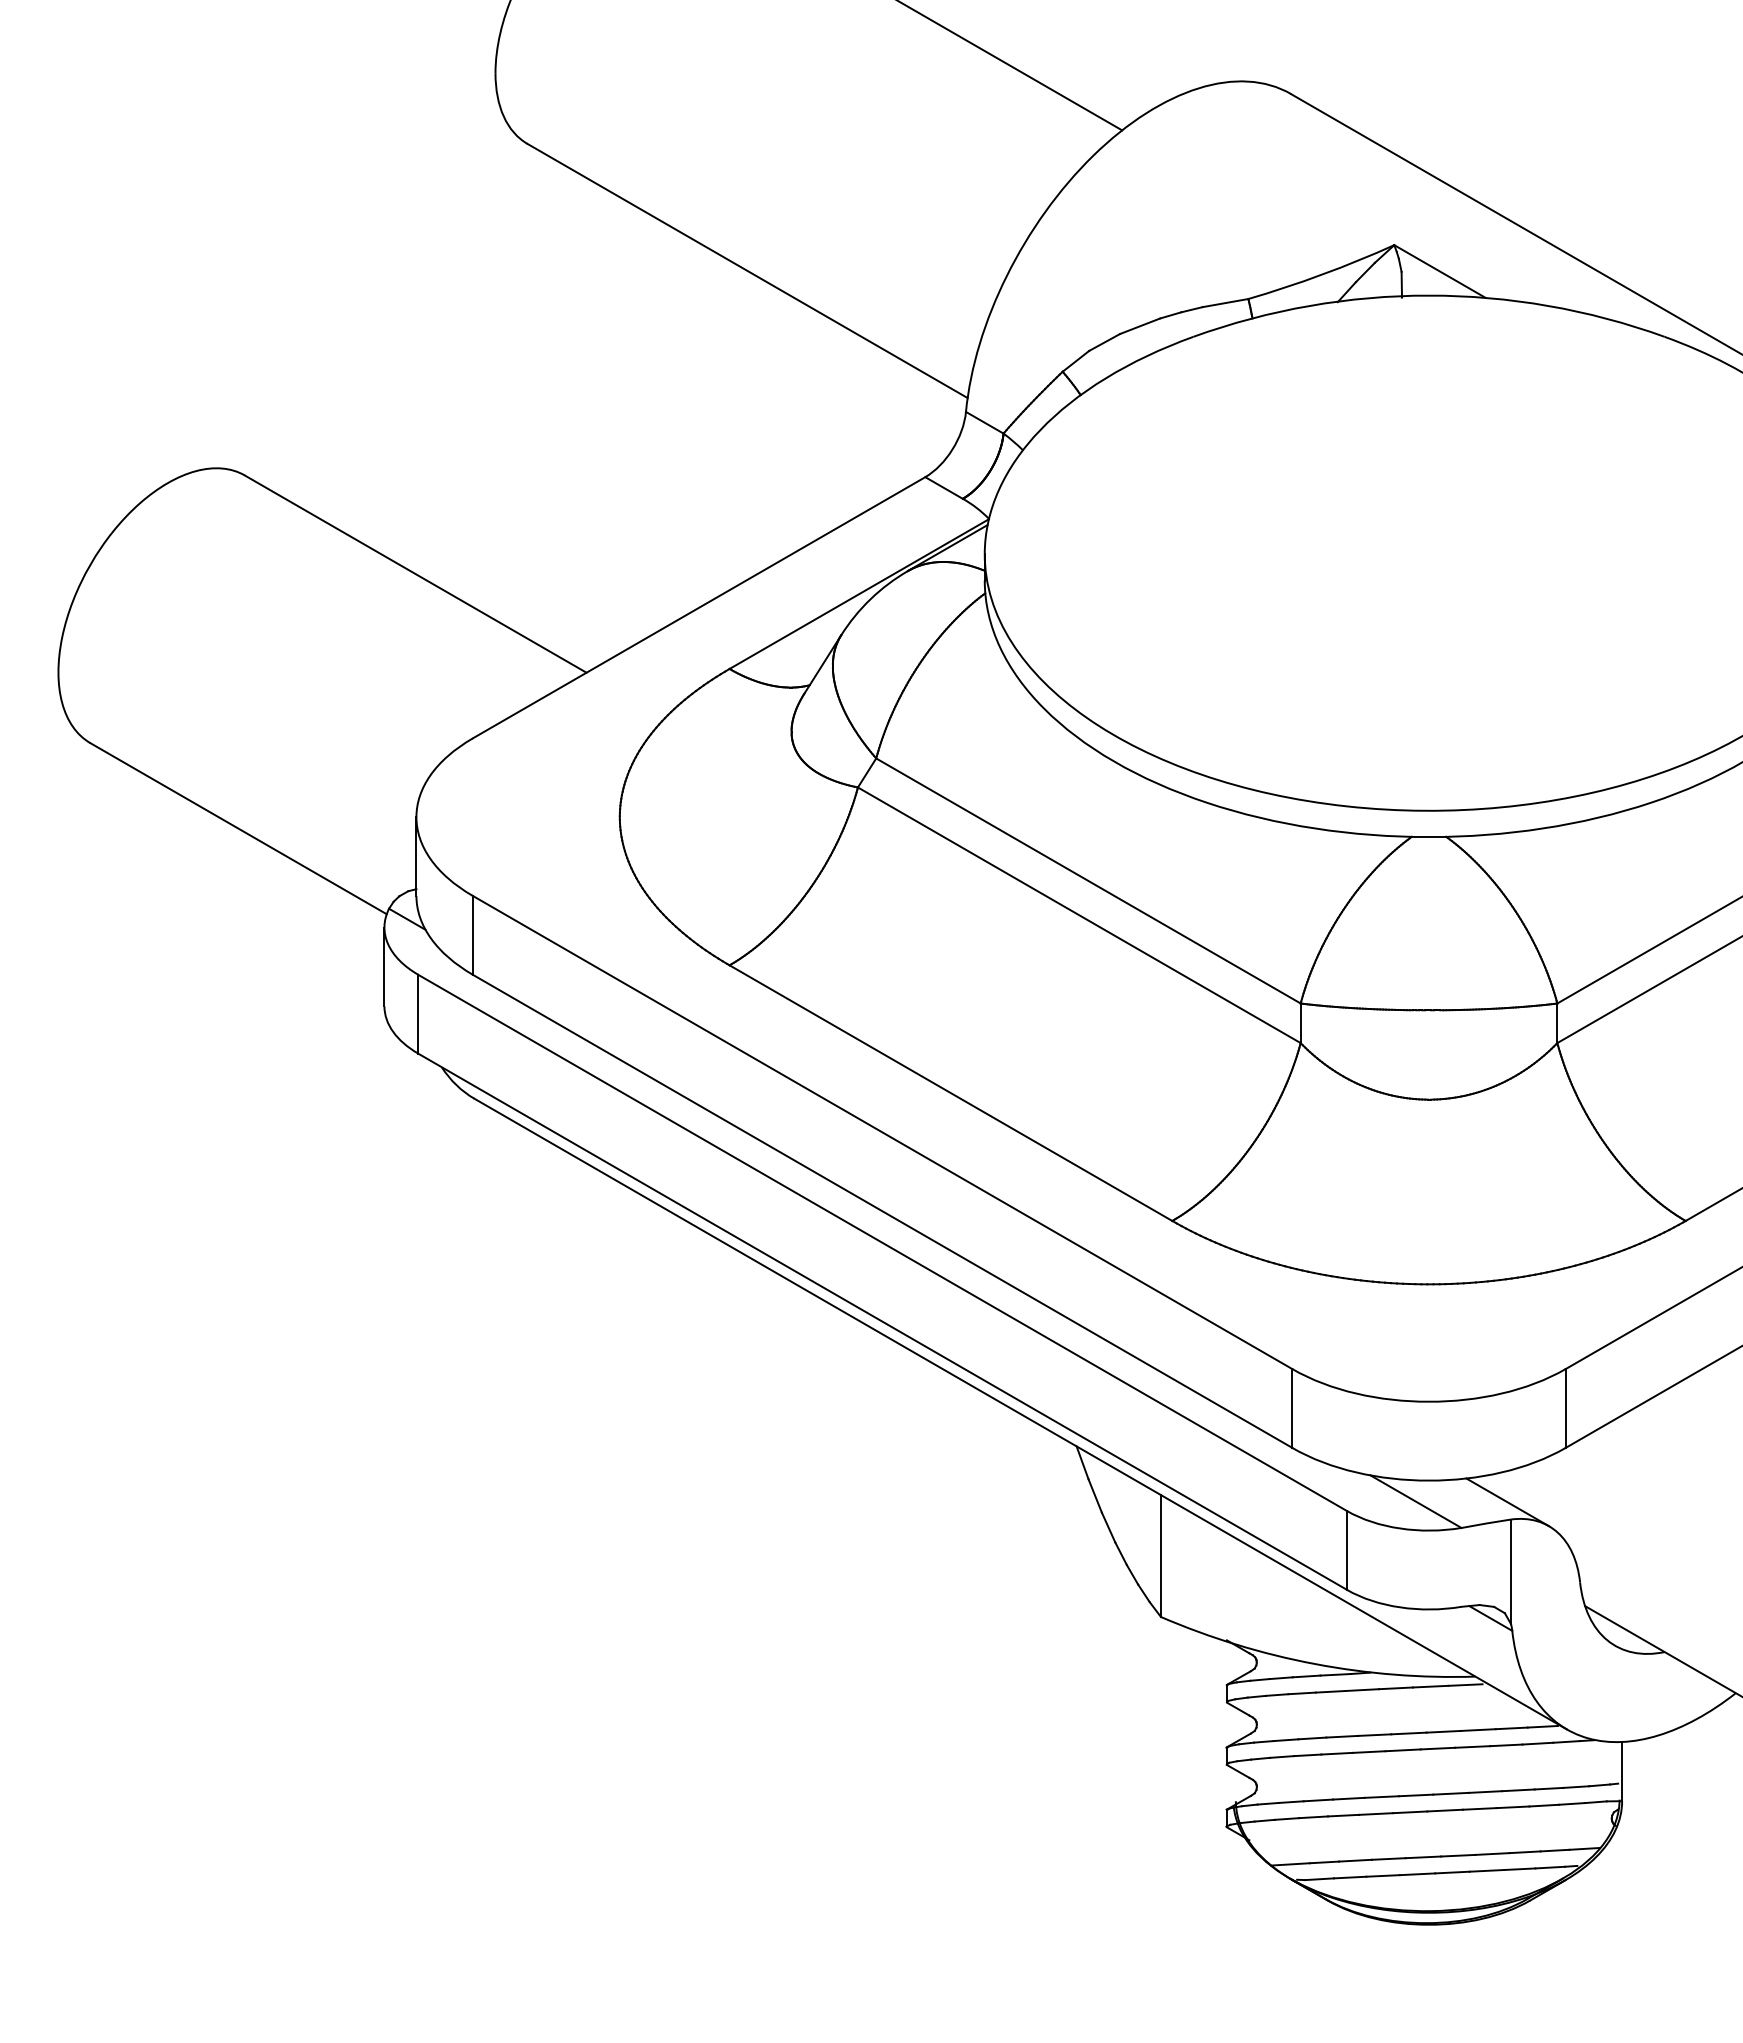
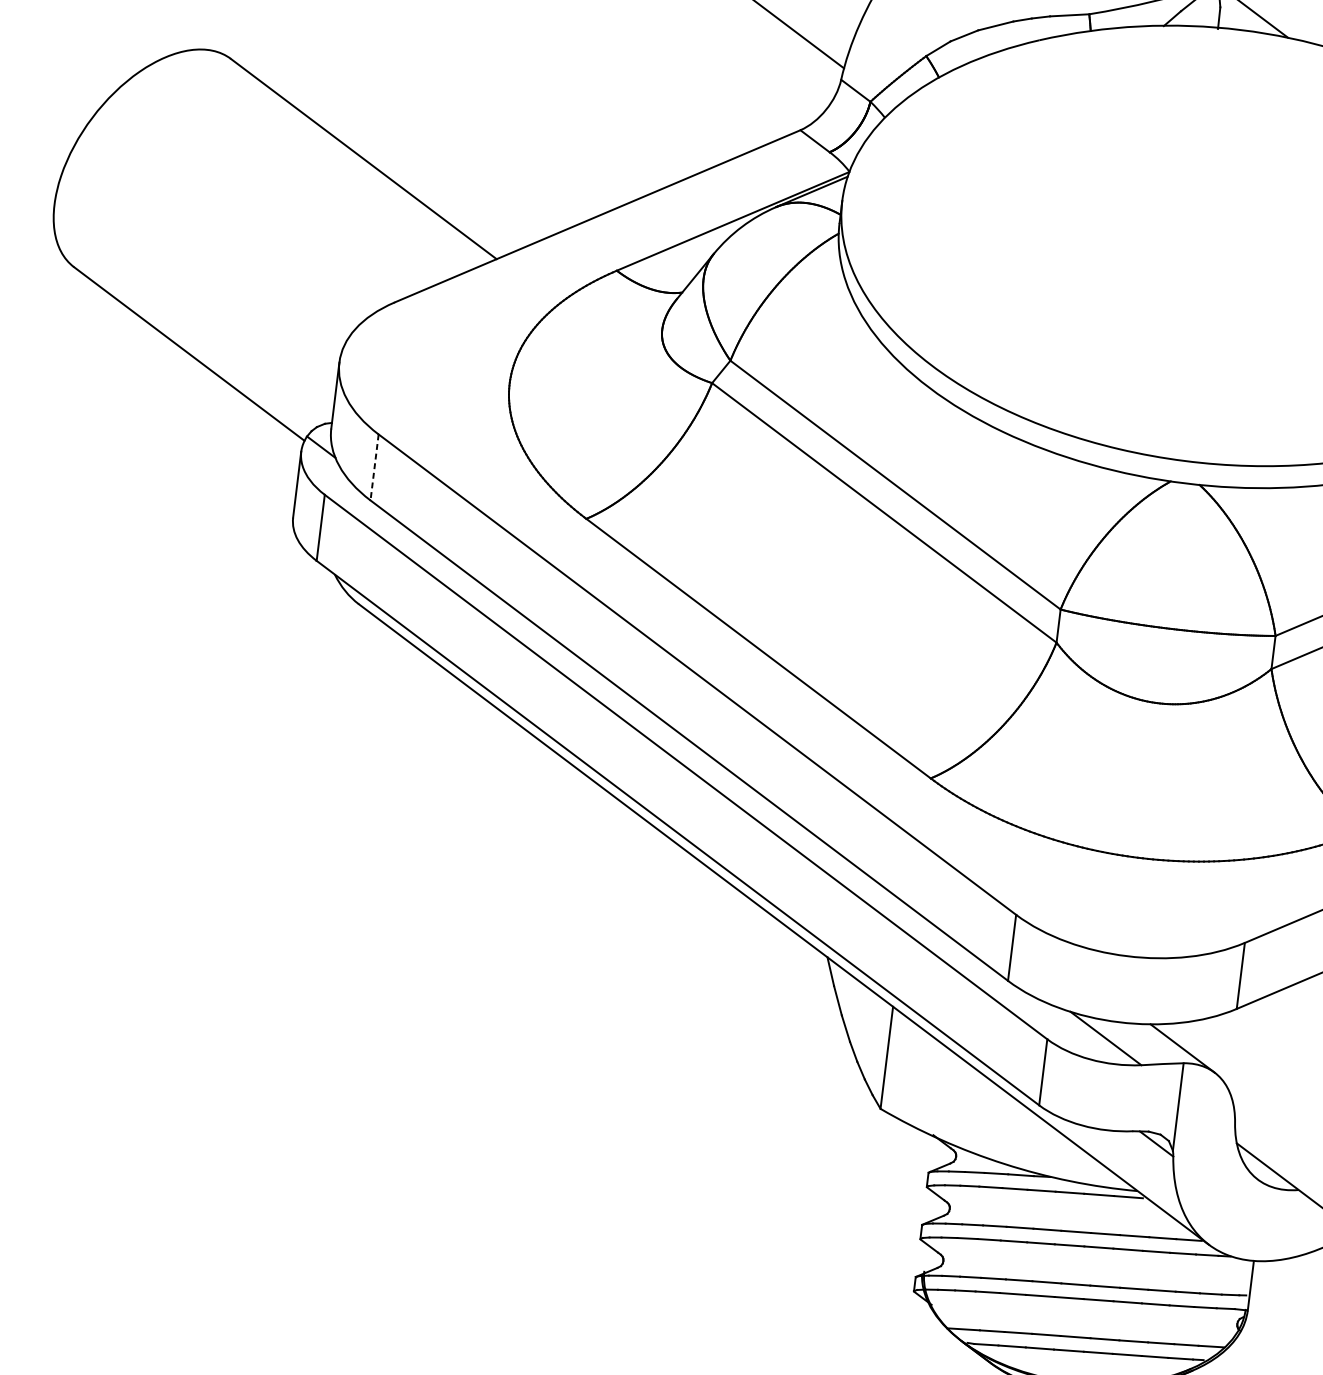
line: (473, 935) -> (375, 467), solid -> dashed

